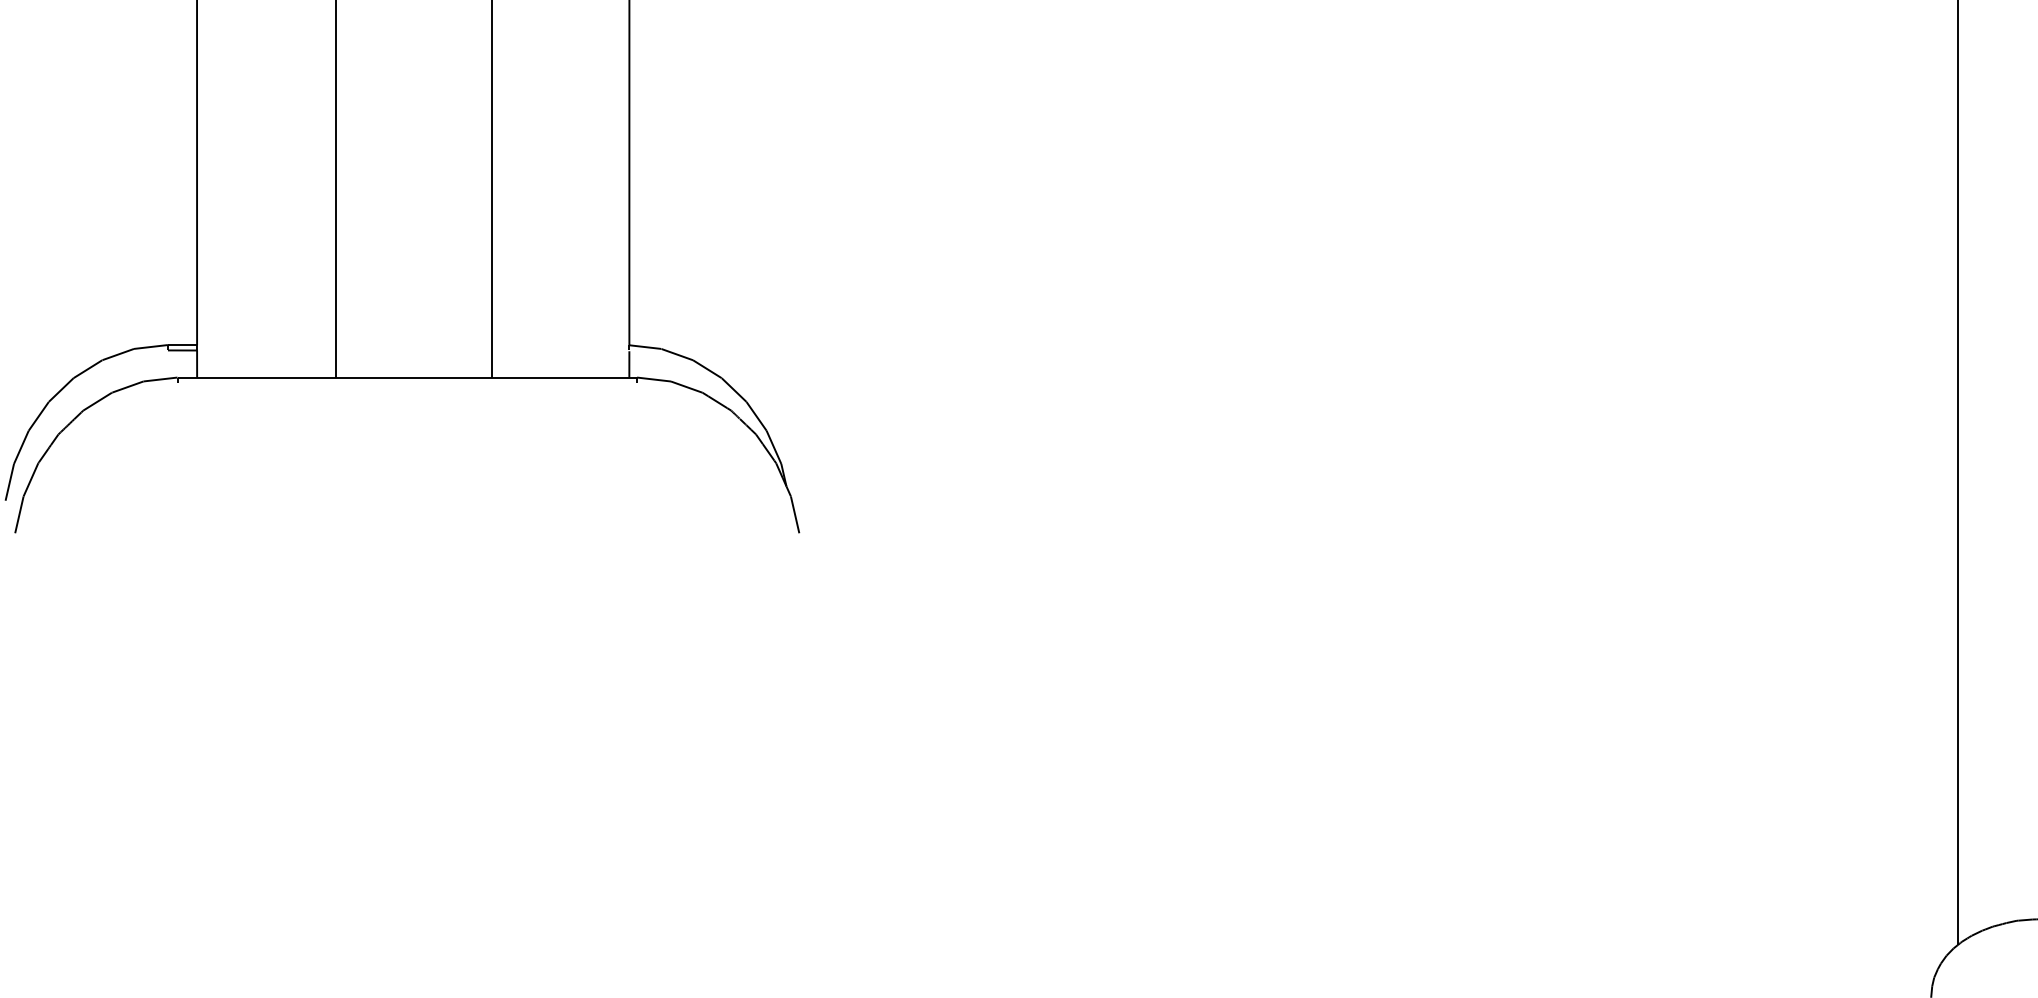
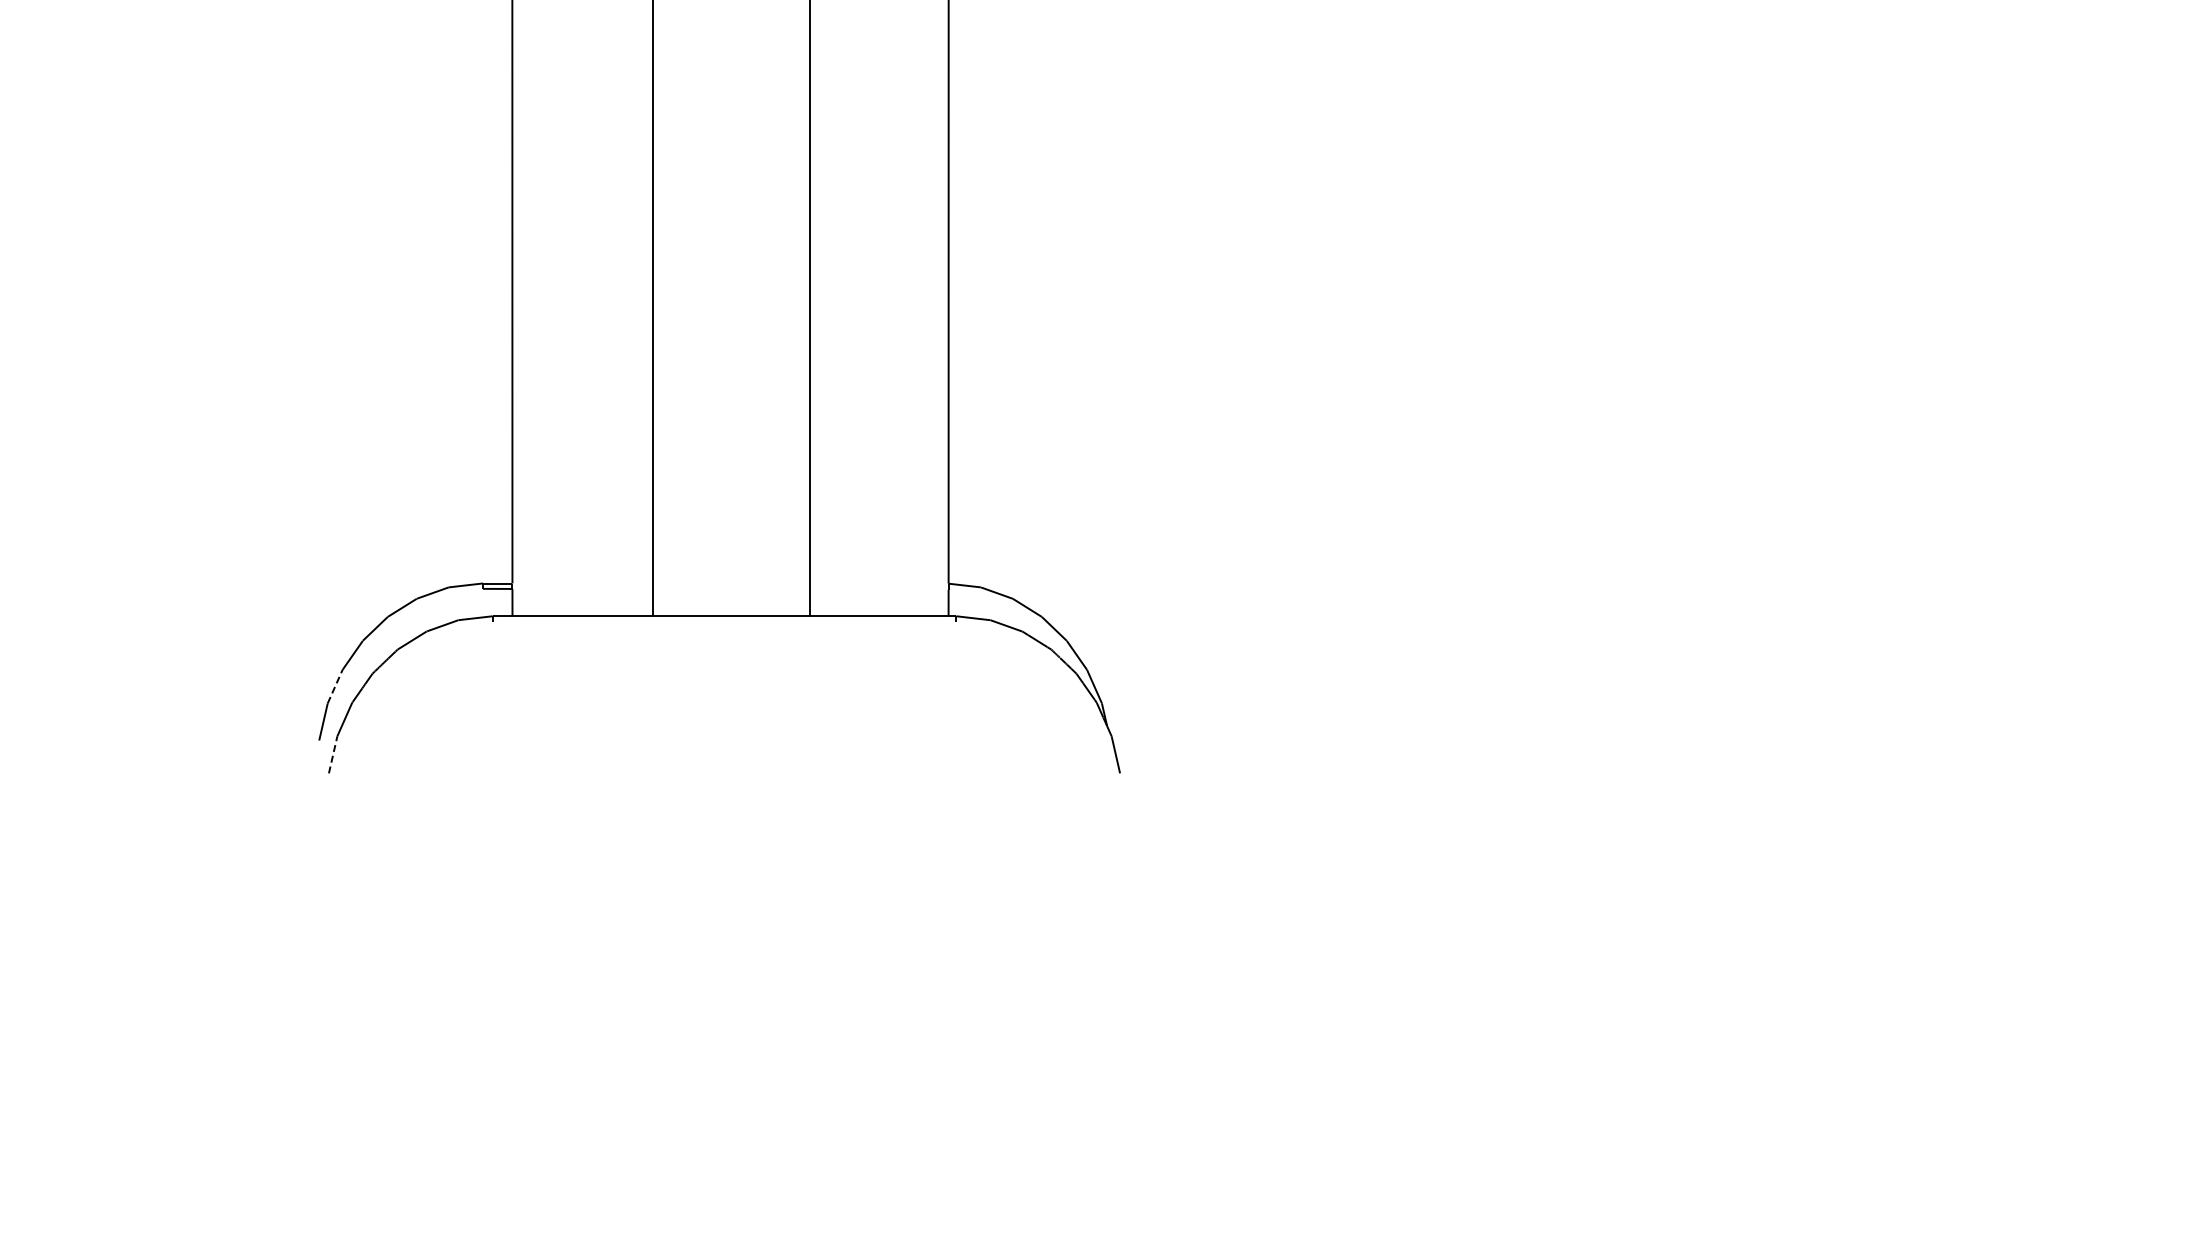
line: (21, 447) -> (335, 686), solid -> dashed
line: (19, 514) -> (333, 754), solid -> dashed

